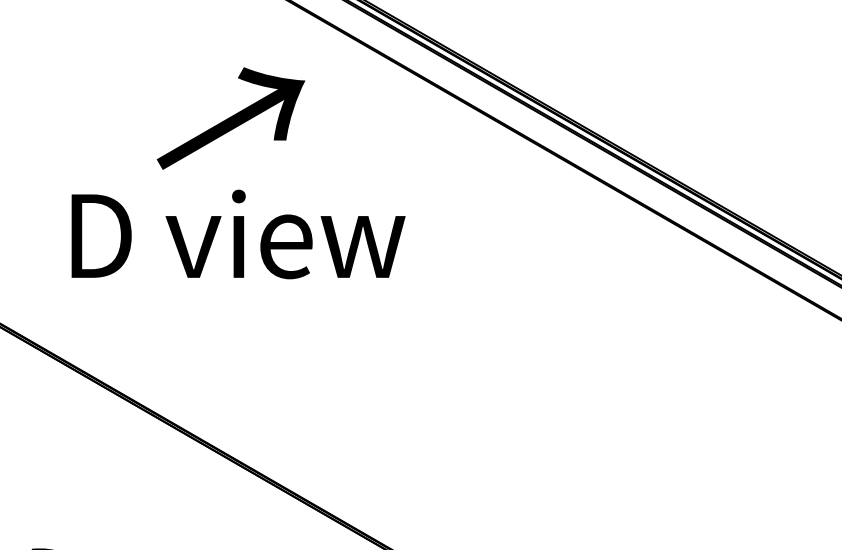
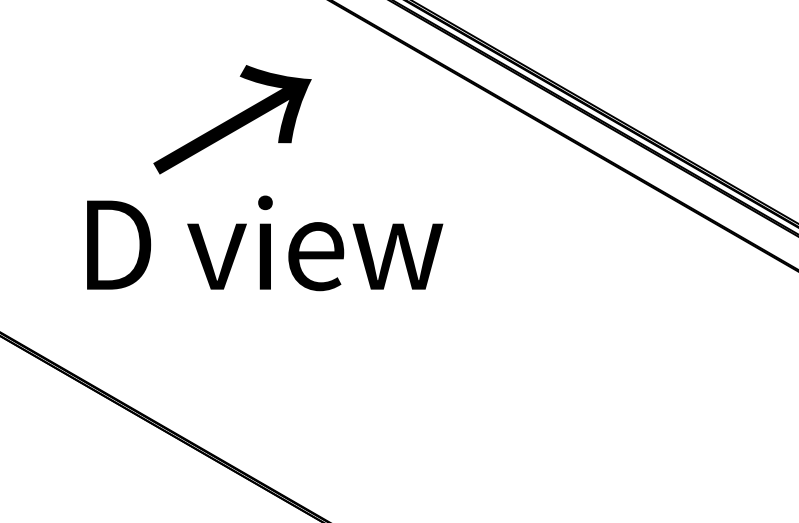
text: (230, 118) -> (231, 119), moved

